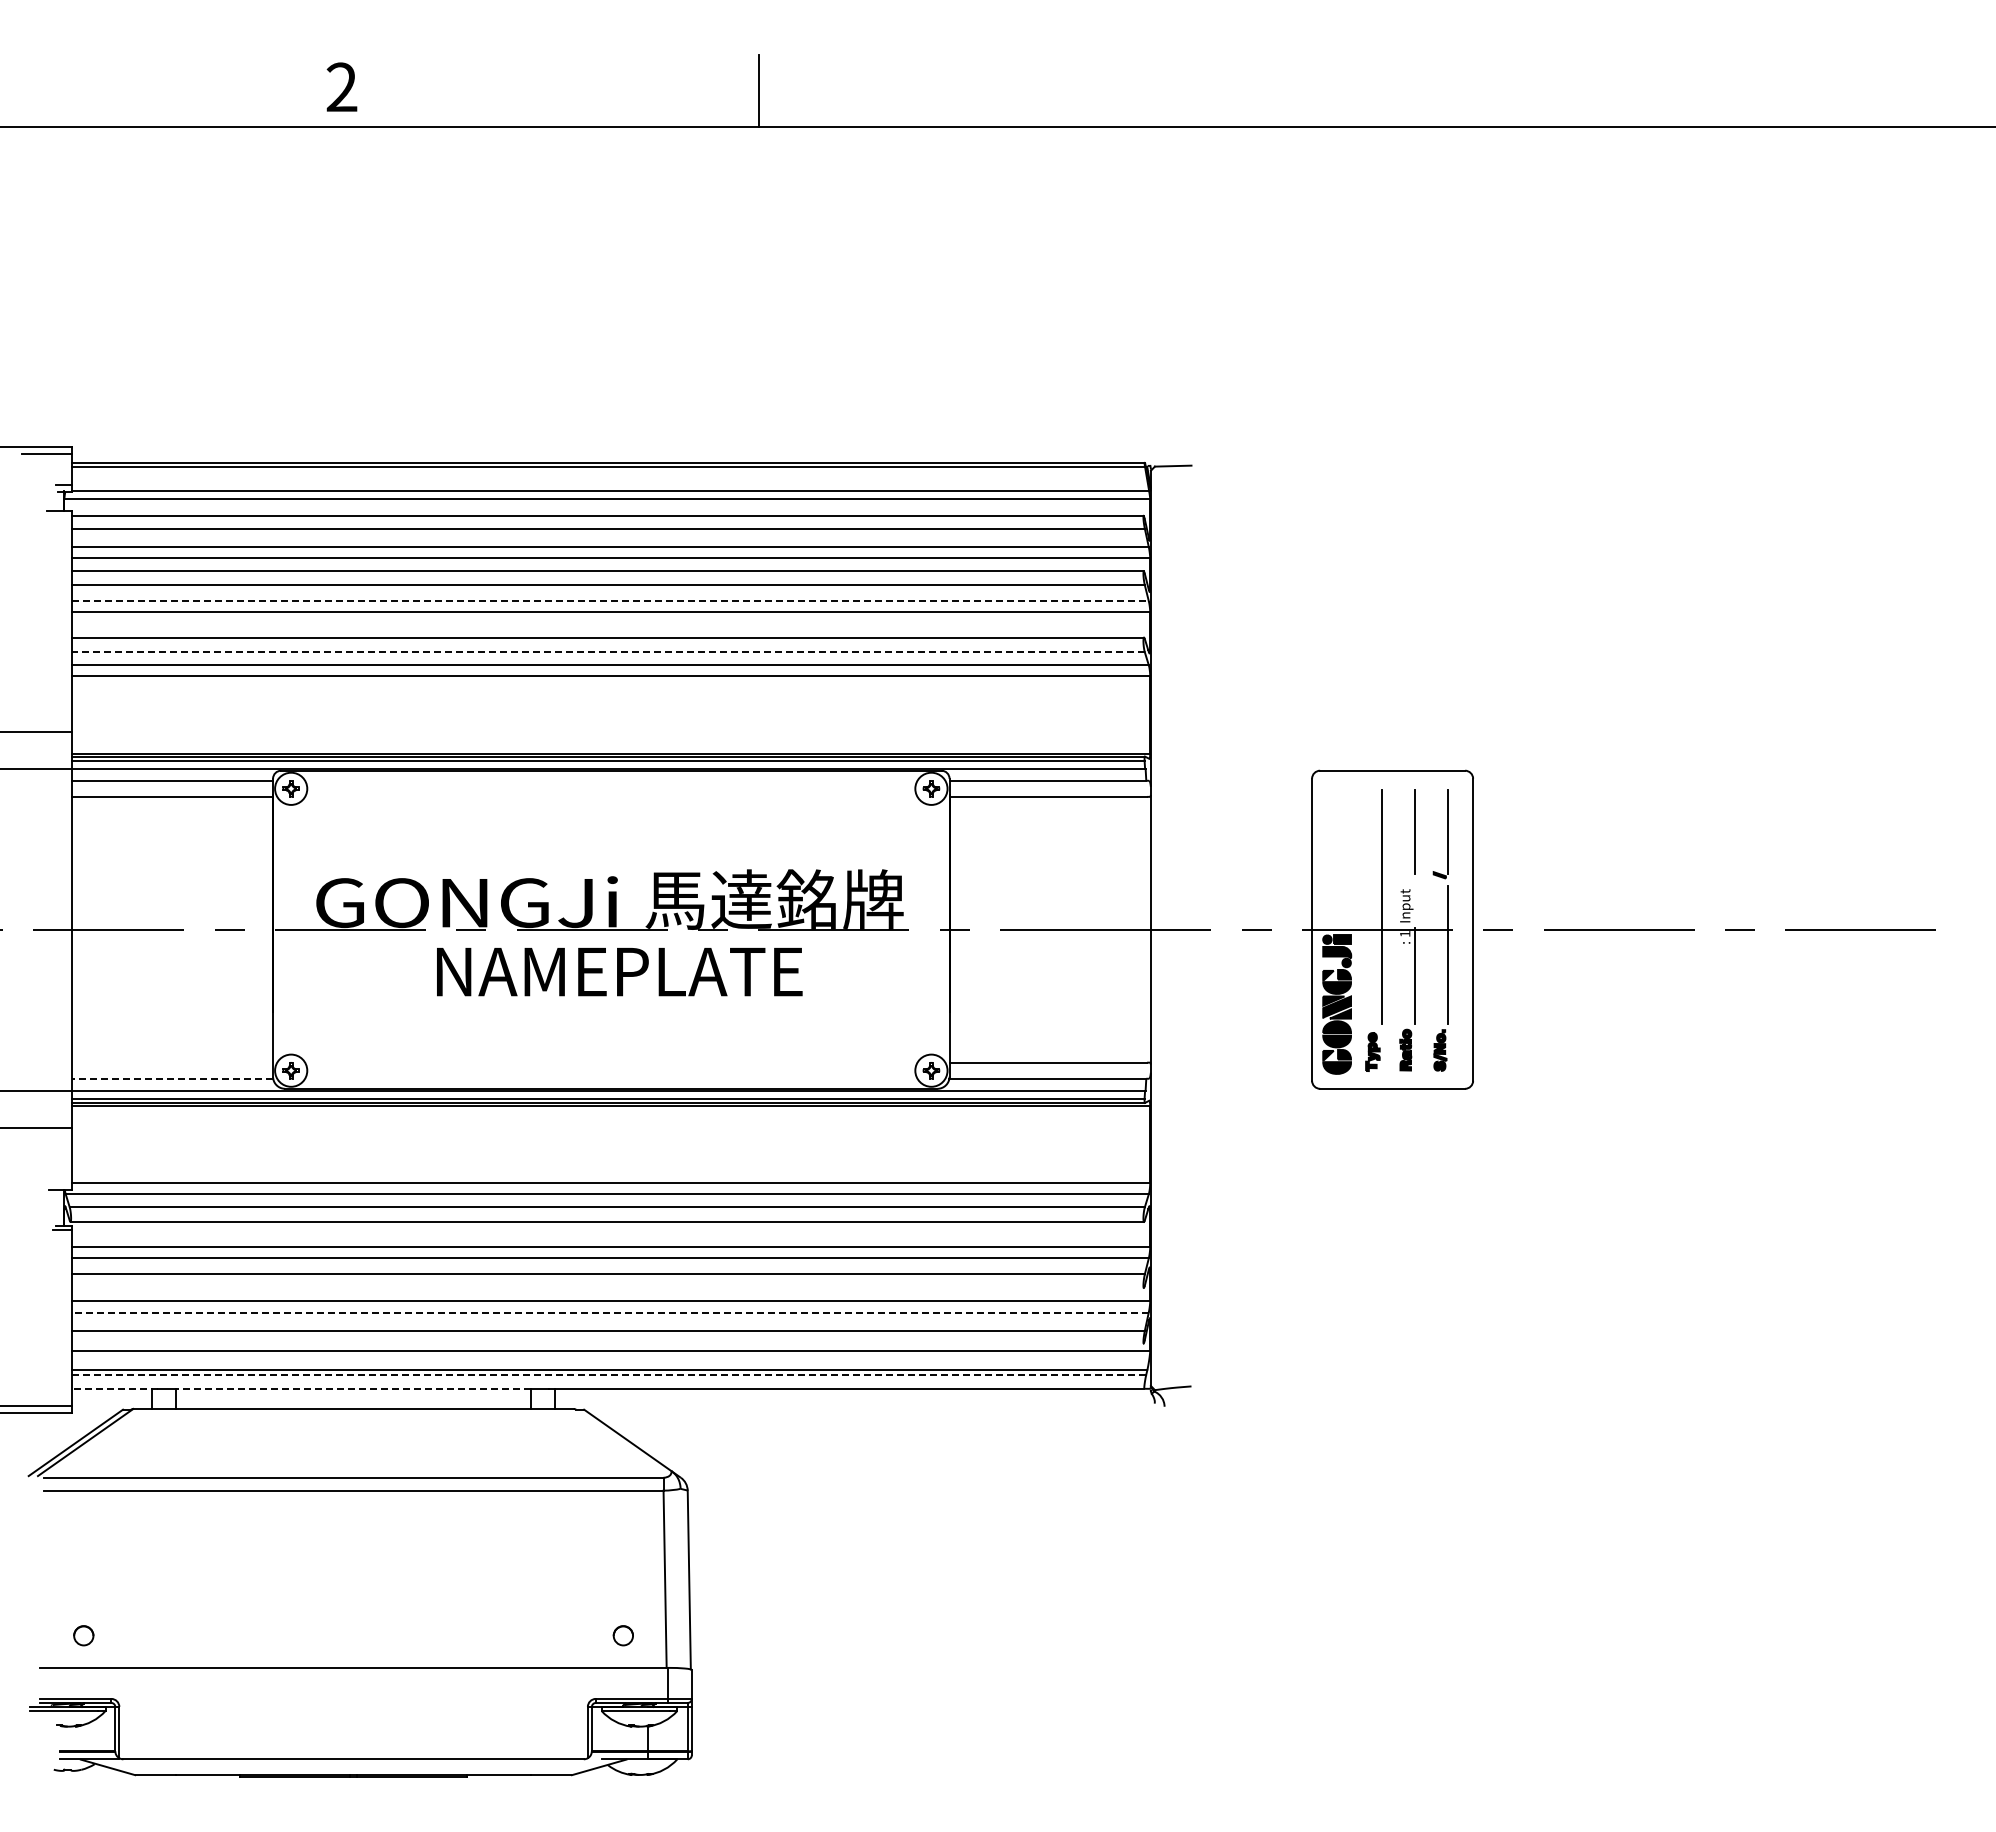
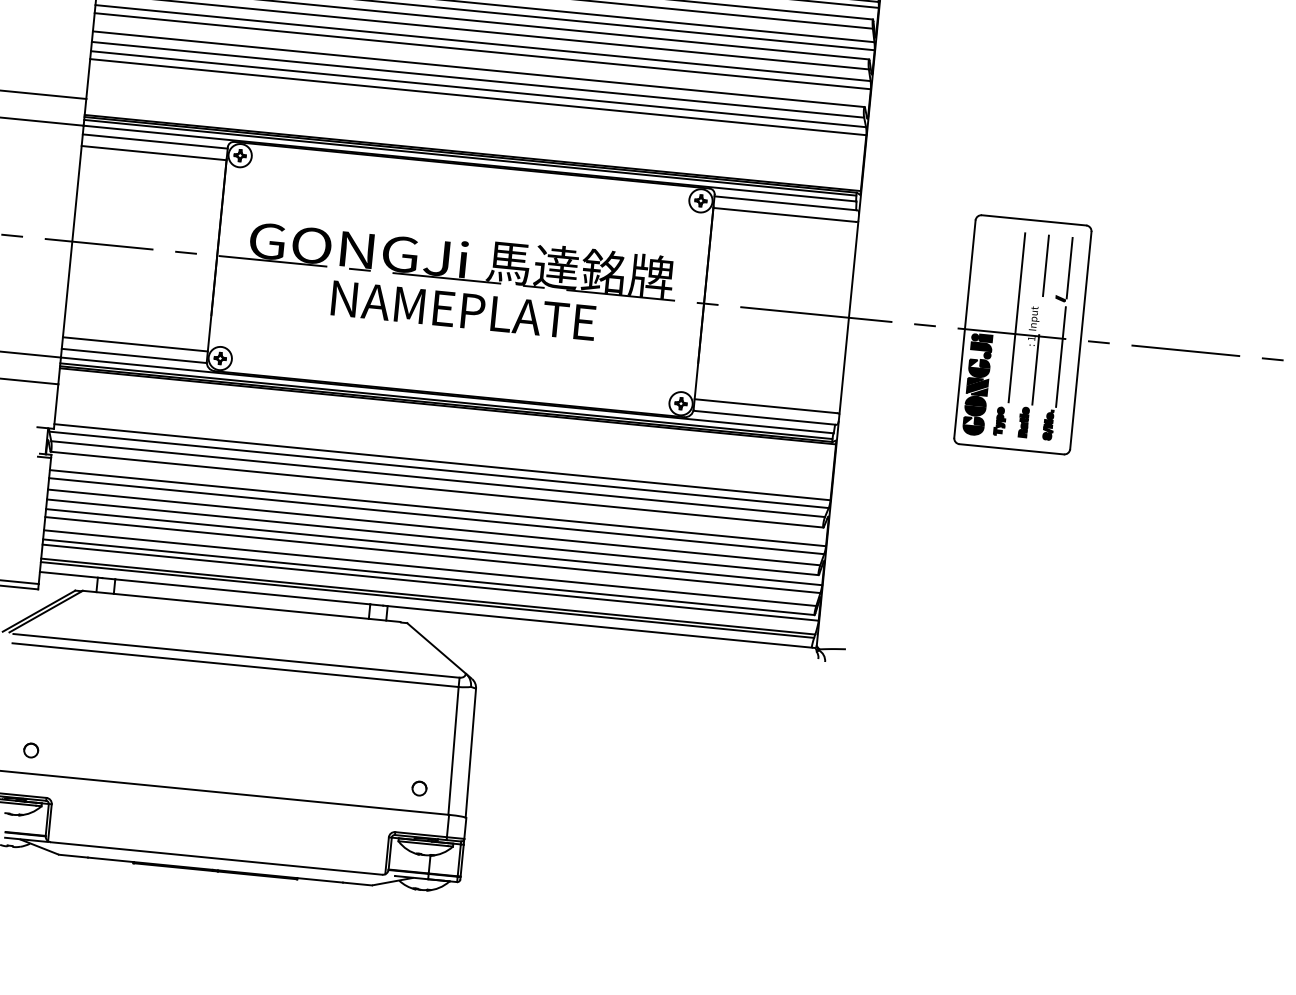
line: (610, 601) -> (483, 43), dashed -> solid
line: (608, 652) -> (478, 79), dashed -> solid
line: (172, 1062) -> (135, 344), added
line: (172, 1078) -> (134, 355), dashed -> solid
line: (607, 1288) -> (432, 537), added
line: (610, 1312) -> (433, 555), dashed -> solid
line: (607, 1343) -> (428, 577), added
line: (608, 1375) -> (427, 600), dashed -> solid
line: (114, 1388) -> (70, 574), dashed -> solid
line: (353, 1388) -> (242, 591), dashed -> solid

